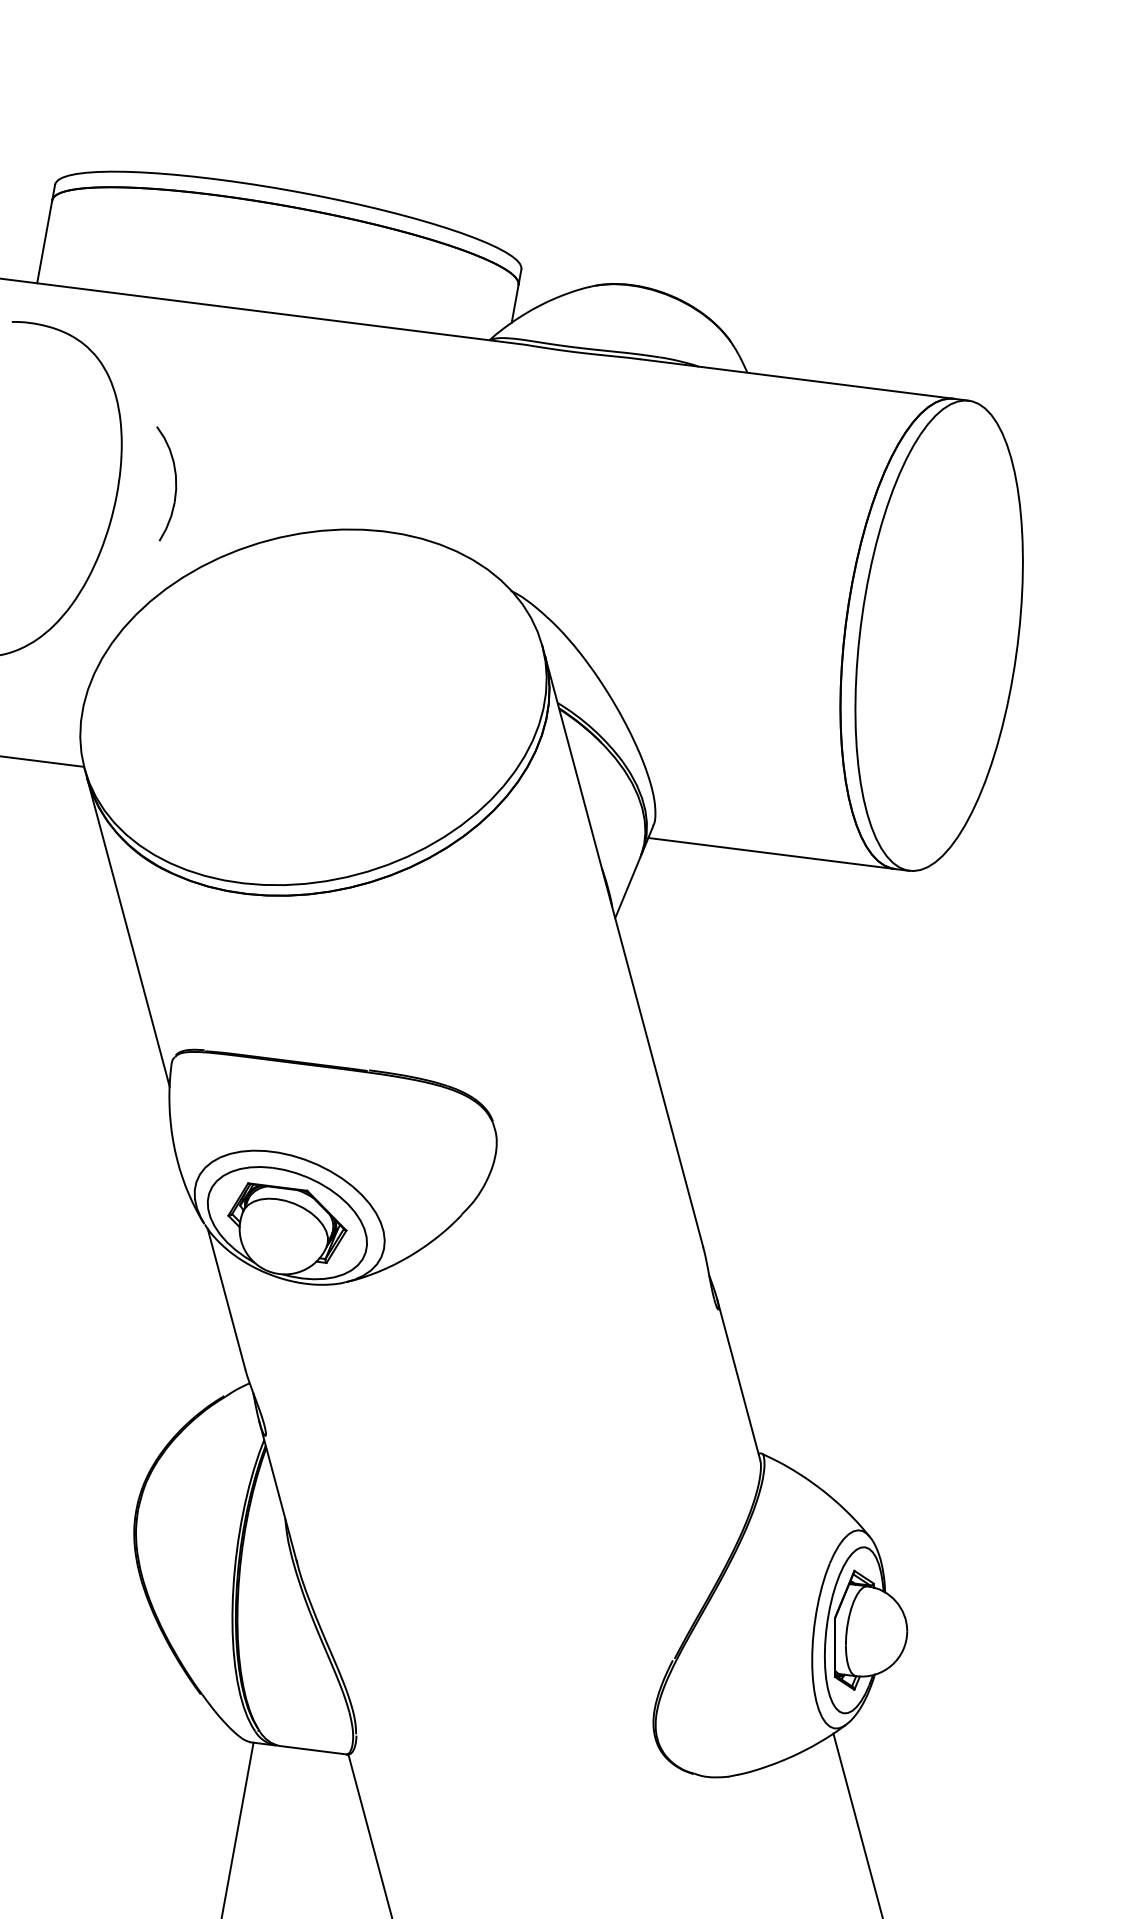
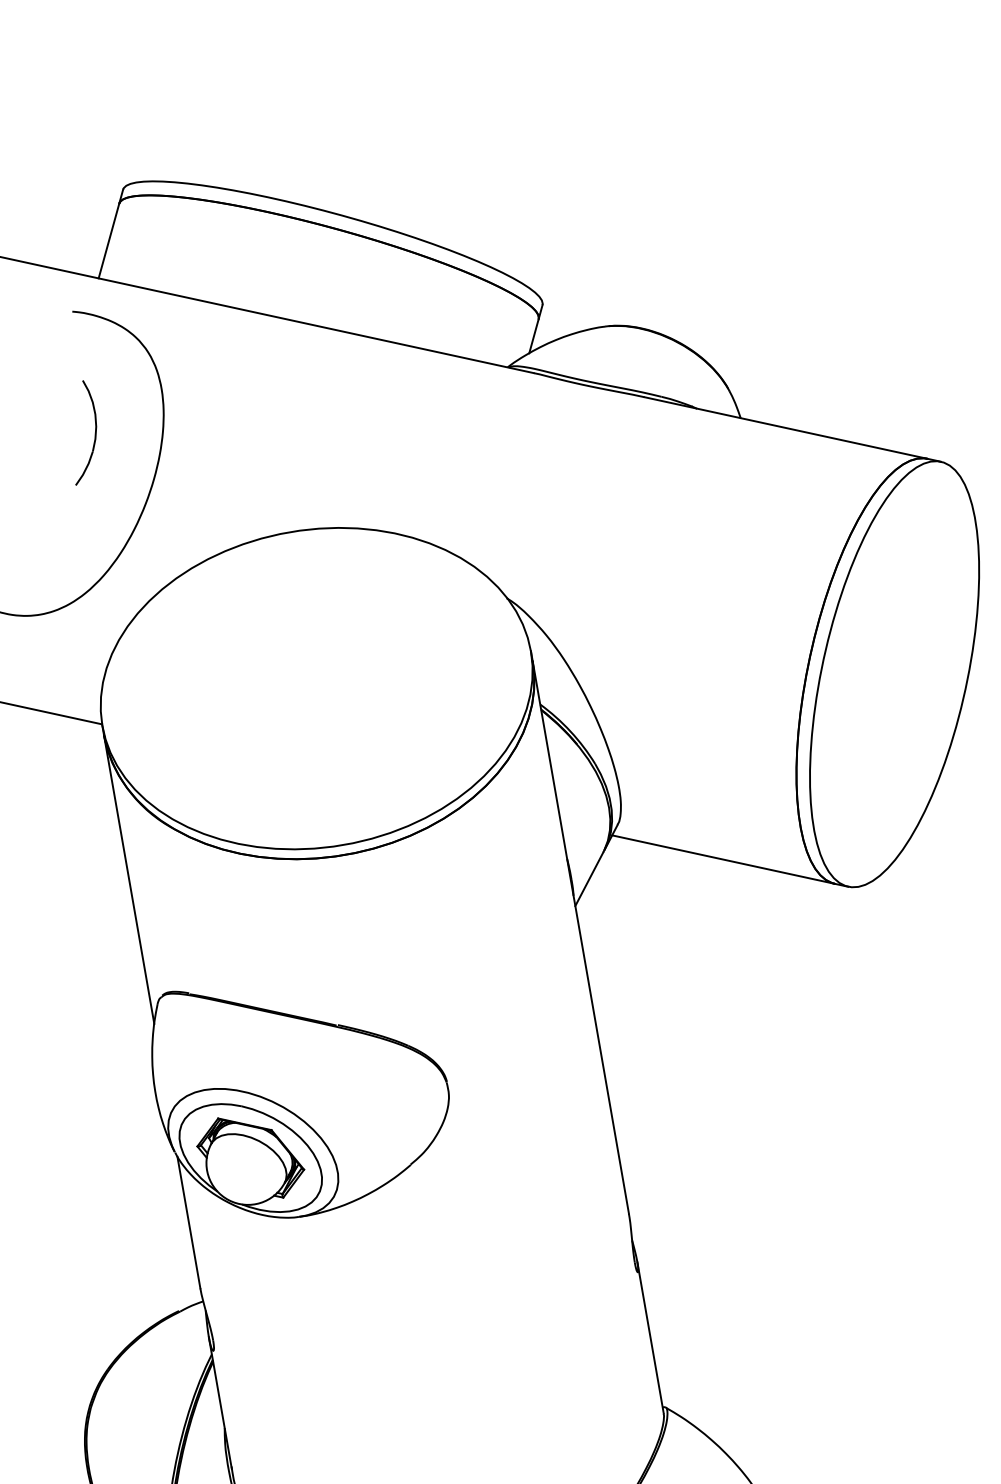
part: (175, 483) -> (95, 434), moved

